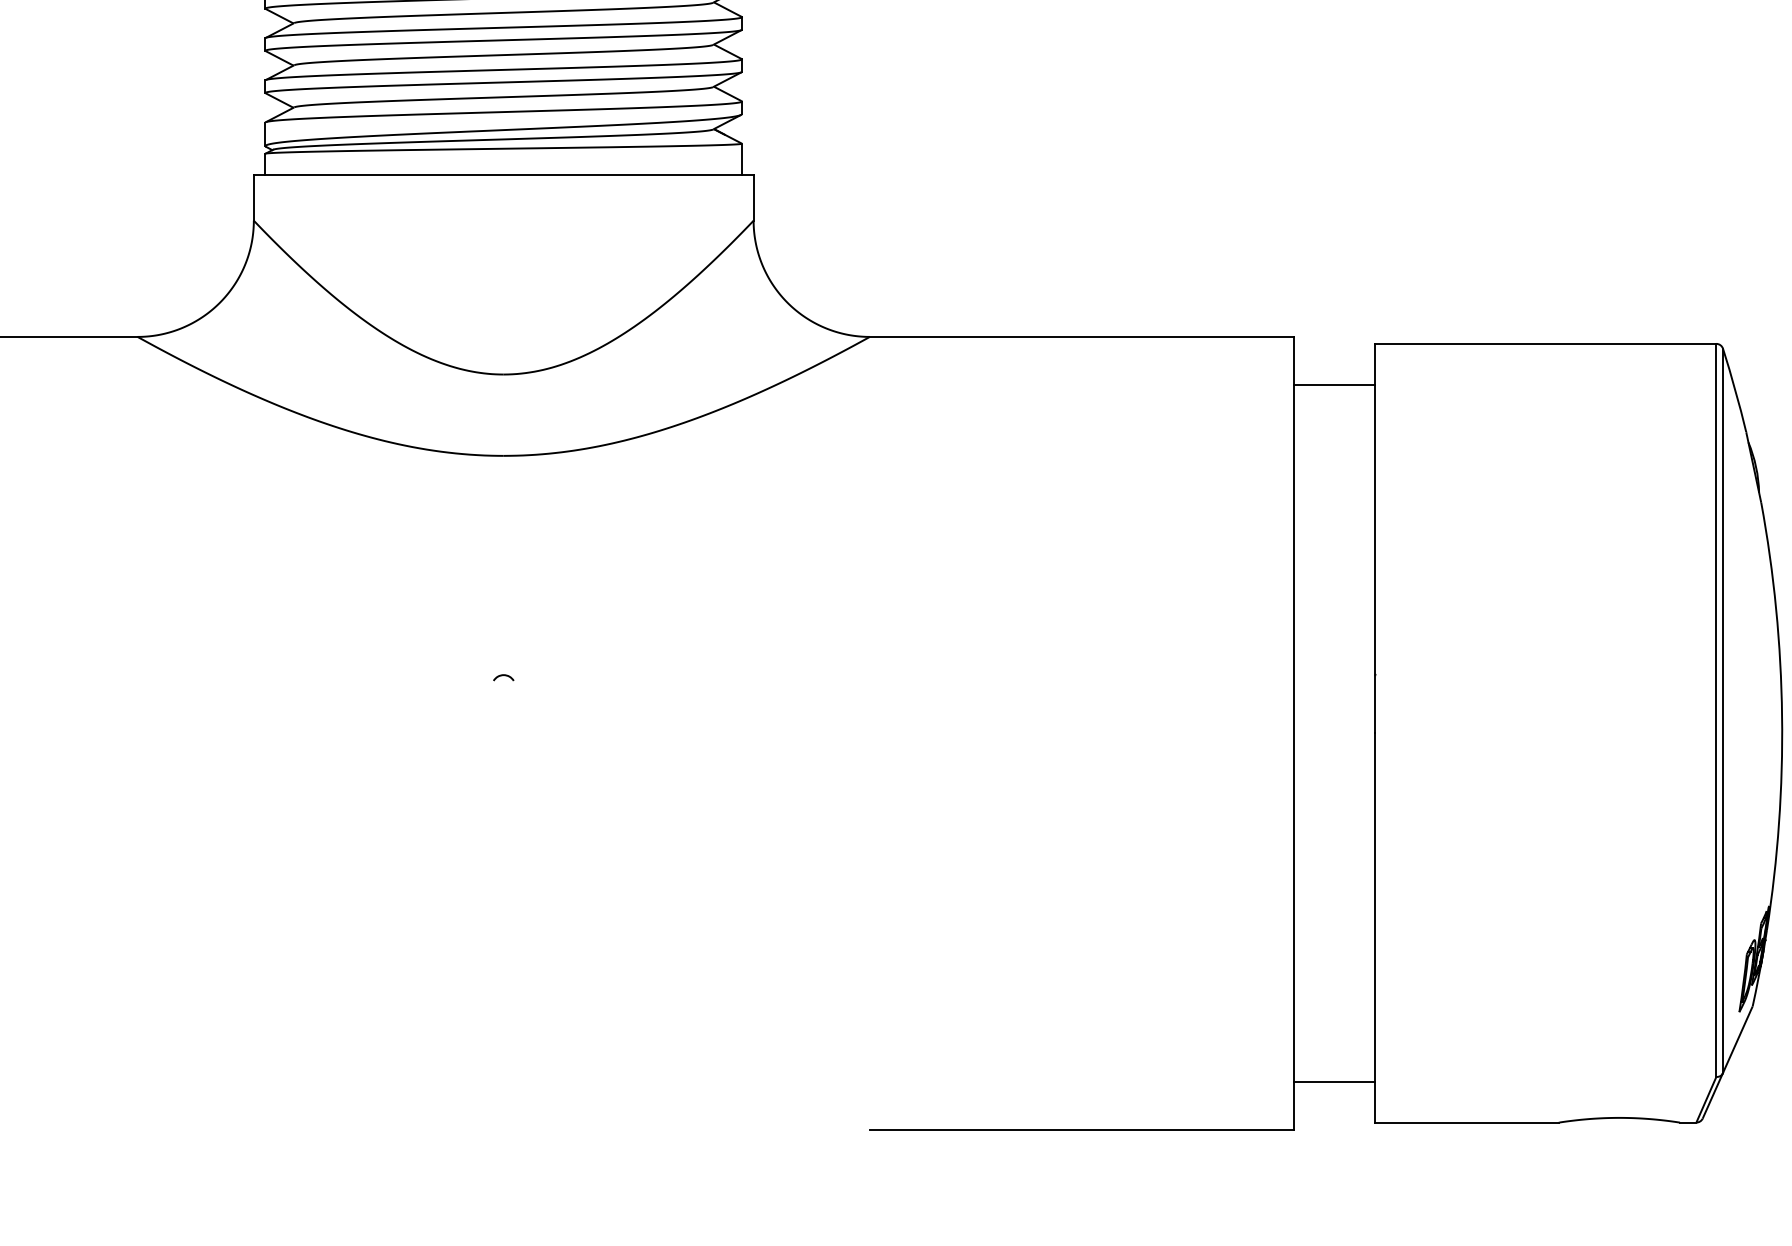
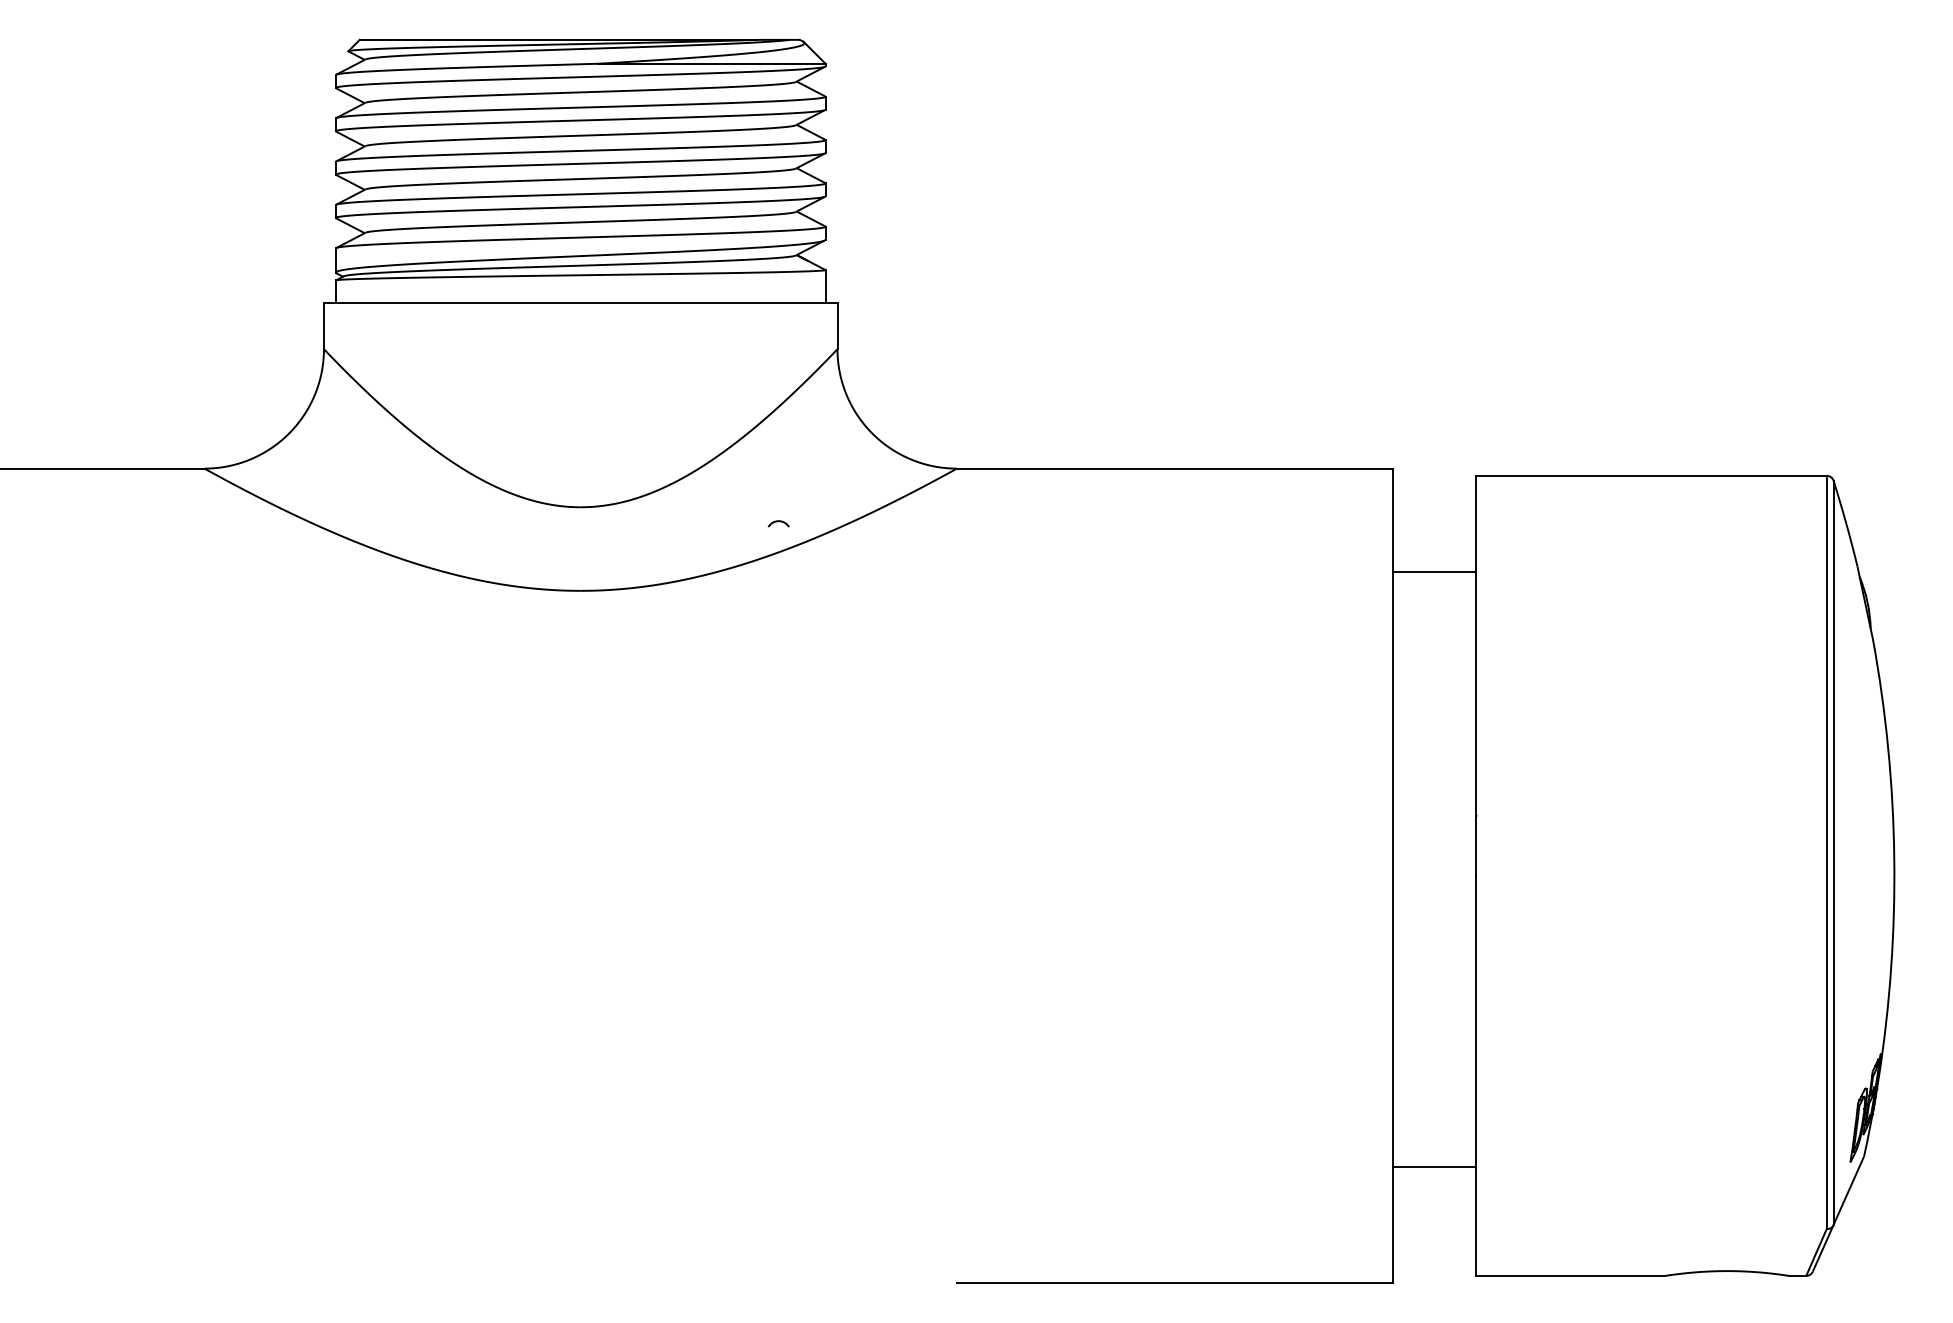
line: (1334, 384) -> (1434, 571), moved
curve: (503, 676) -> (778, 522), moved
line: (1334, 1082) -> (1434, 1167), moved

